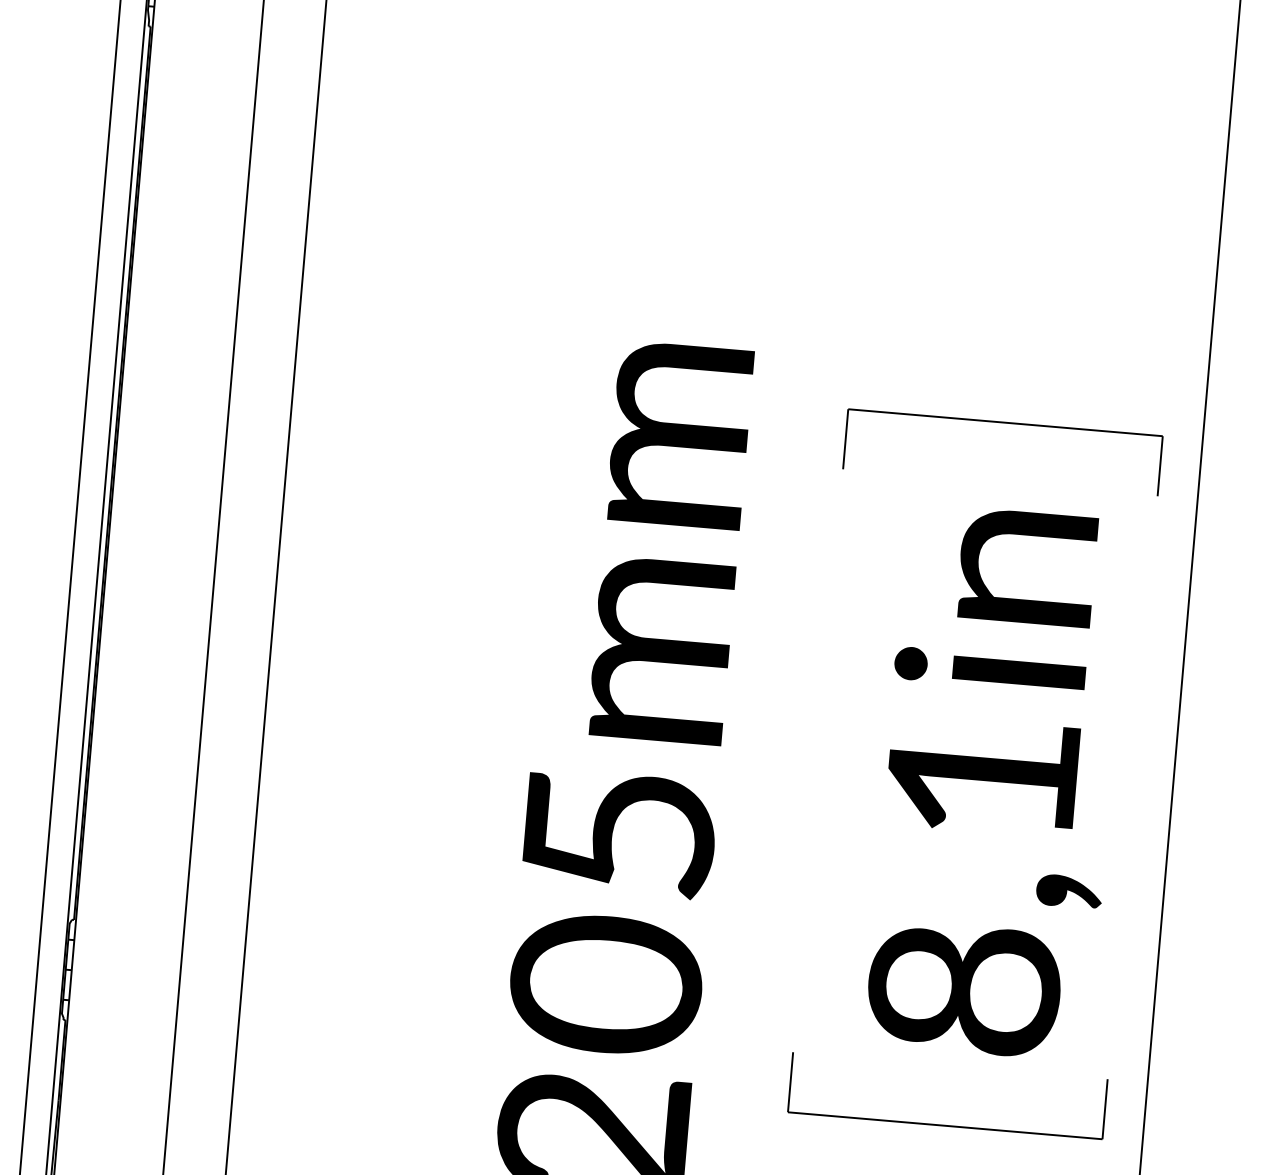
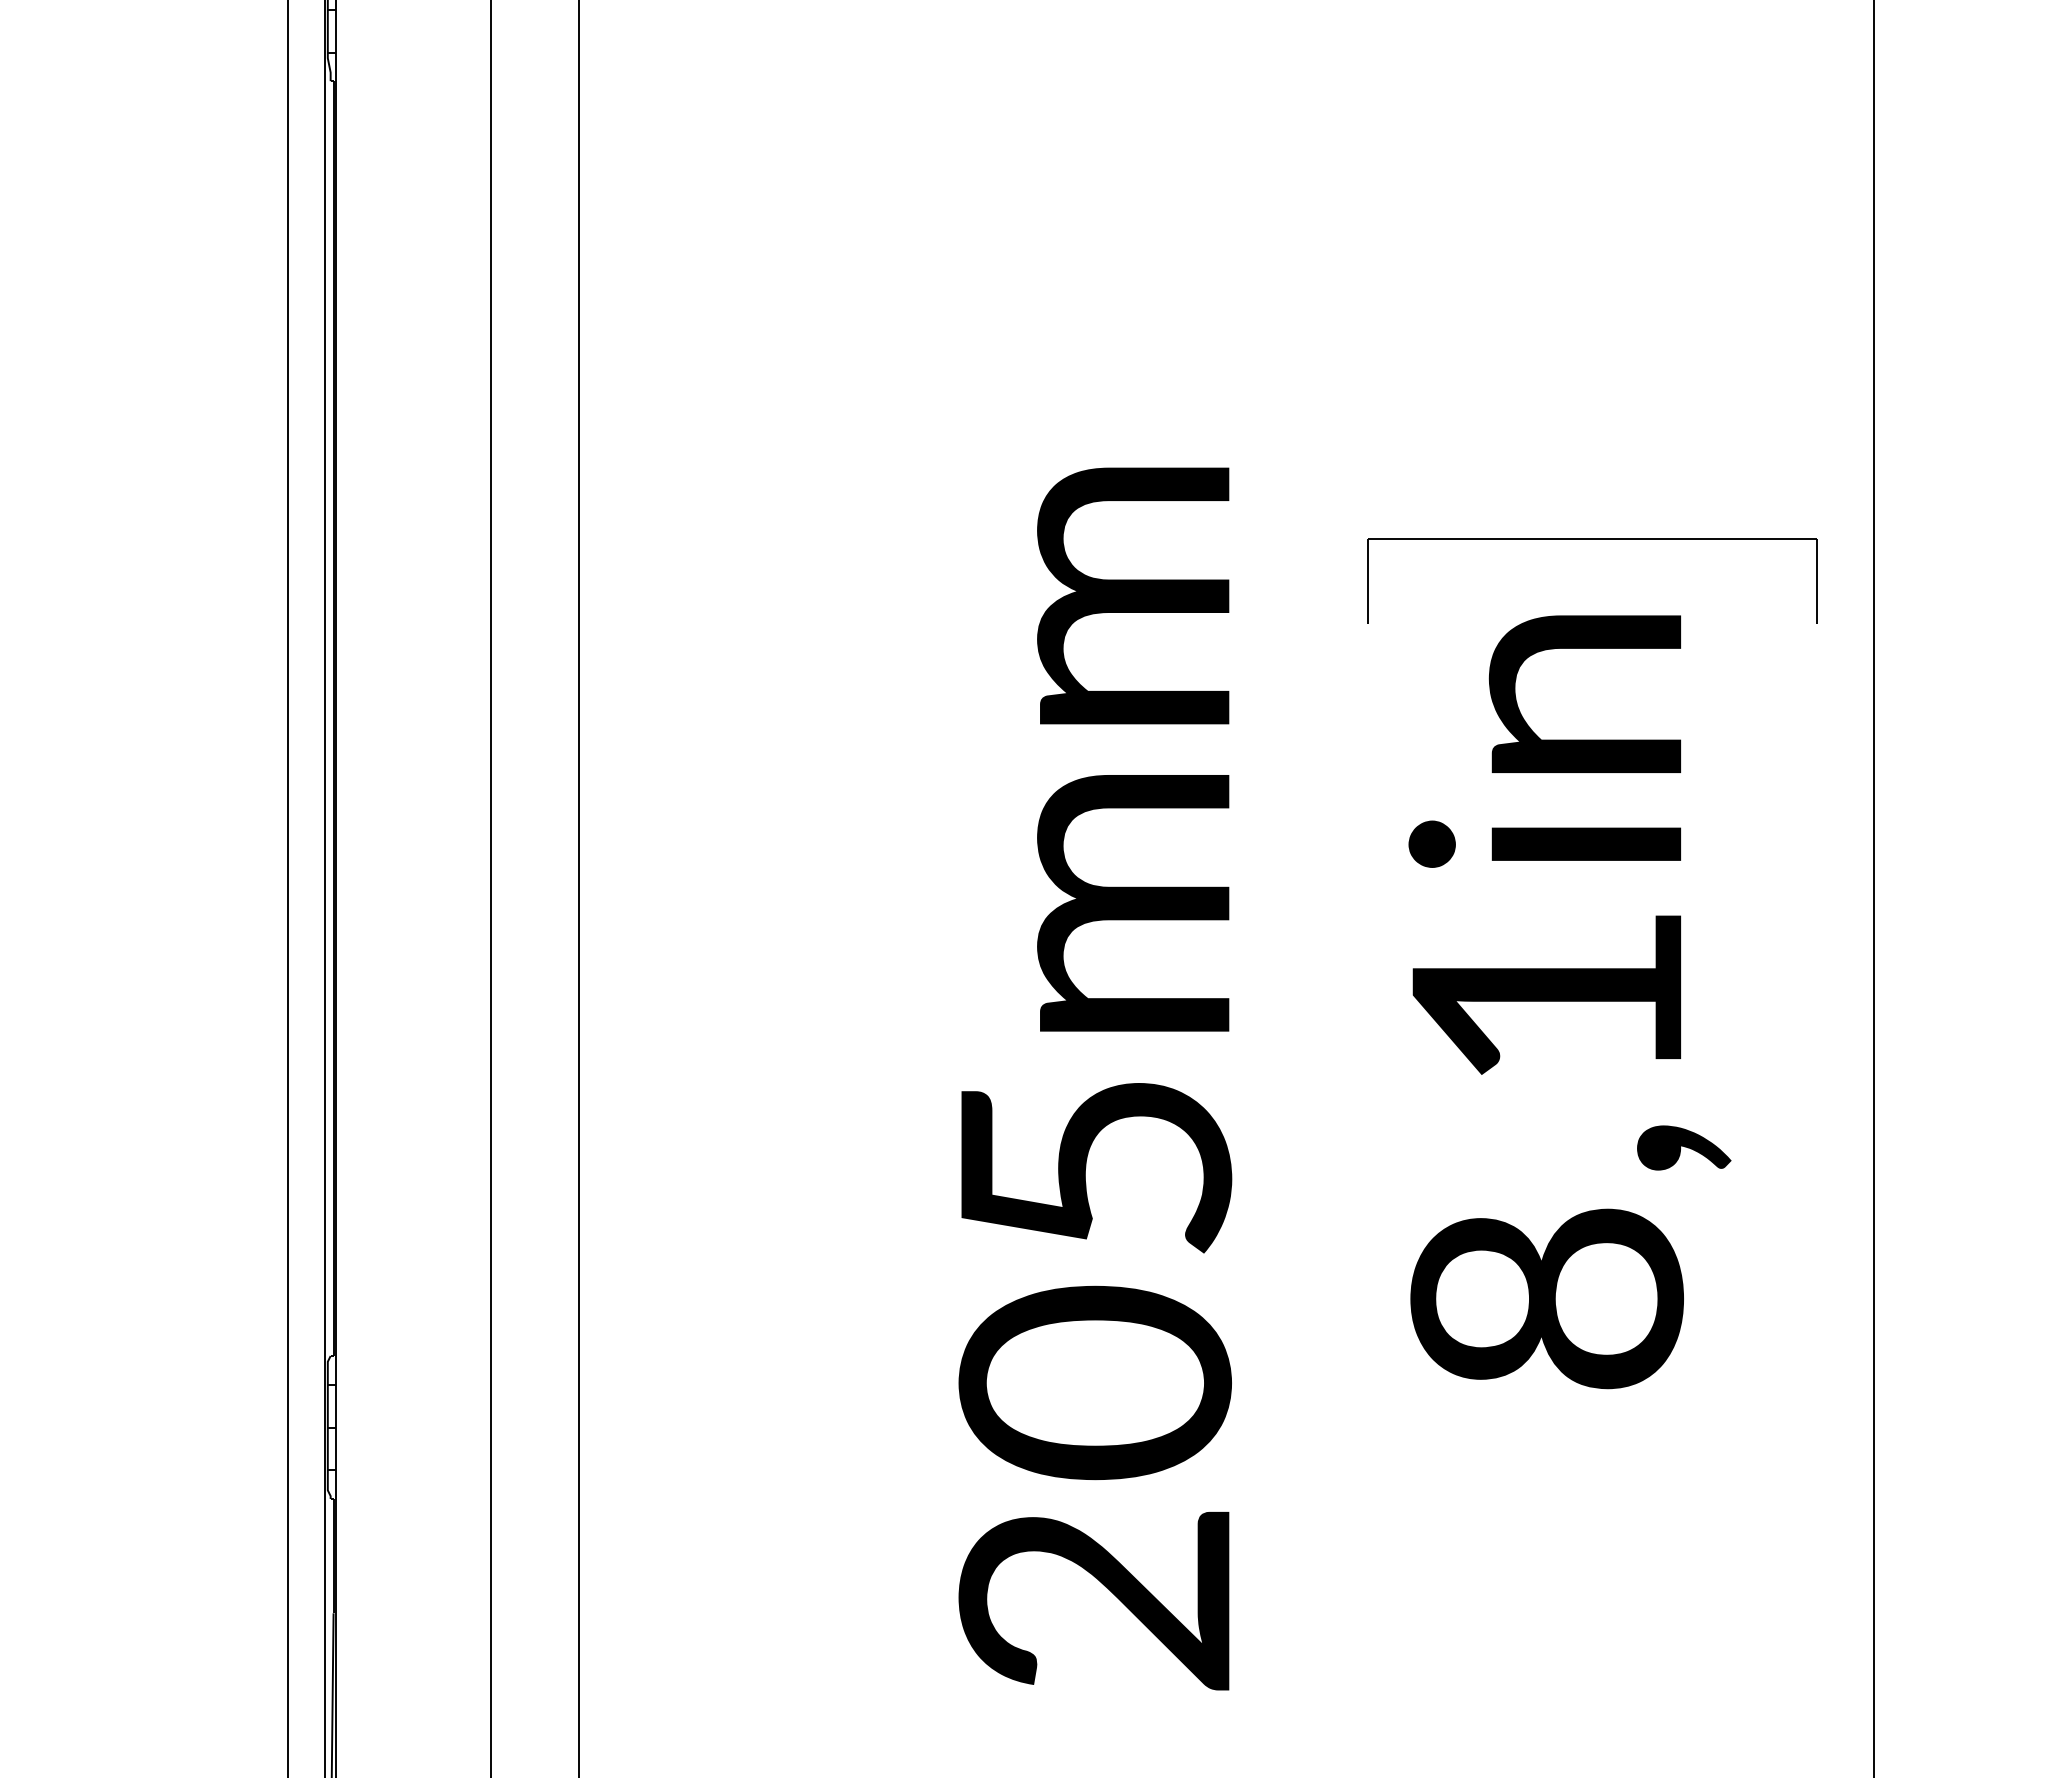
text: (997, 782) -> (1569, 1002), moved
part: (945, 1125) -> (1592, 1541), removed

